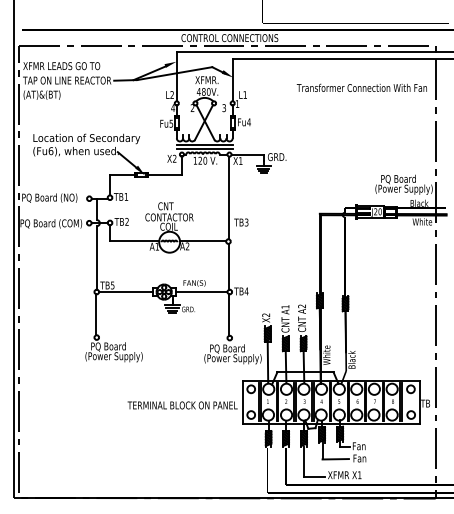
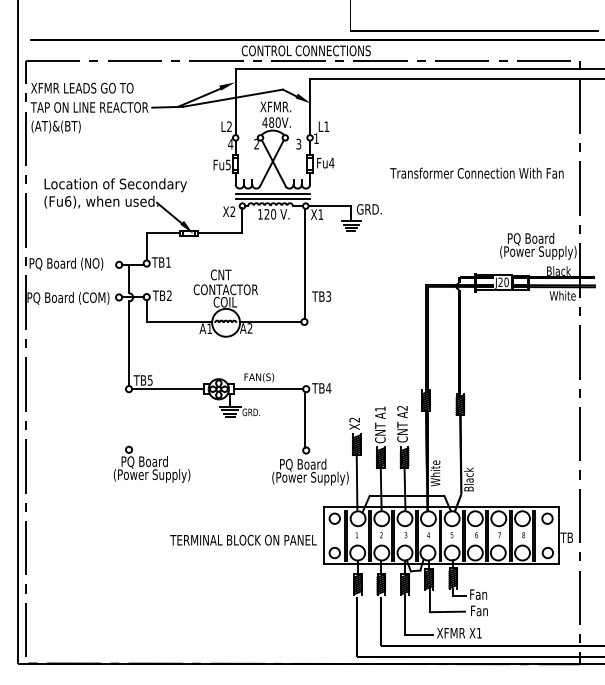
text: (361, 87) -> (476, 172), moved
line: (229, 266) -> (305, 355), removed
line: (96, 314) -> (128, 419), removed

